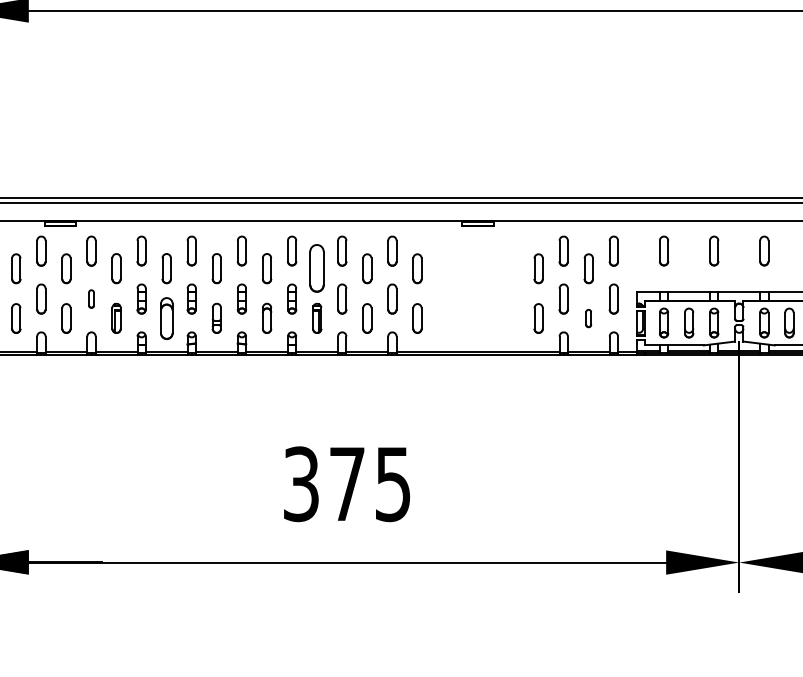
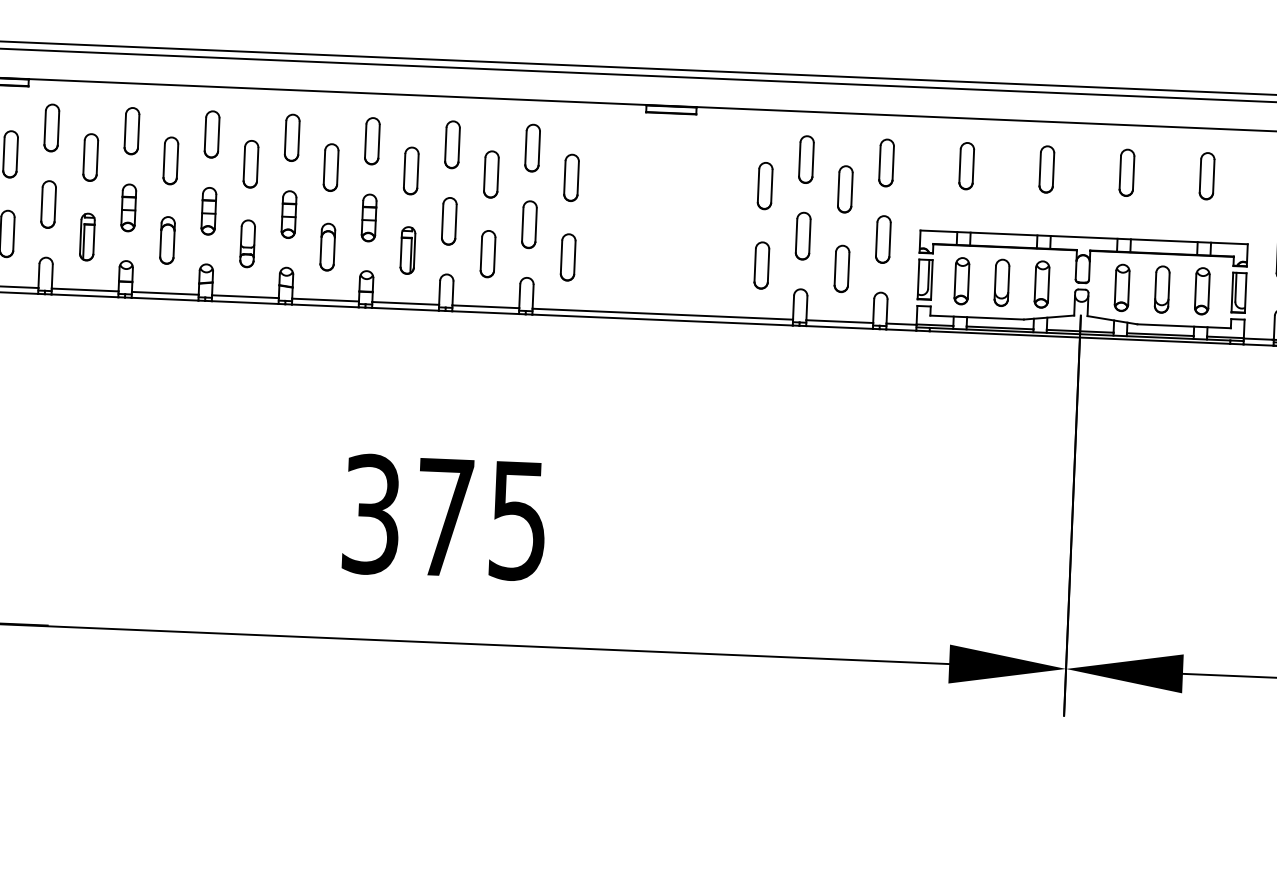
part: (317, 268) -> (411, 170), size x0.62
part: (91, 298) -> (48, 203), size x1.67
part: (166, 317) -> (167, 238), size x0.71
part: (588, 318) -> (841, 268), size x1.67

